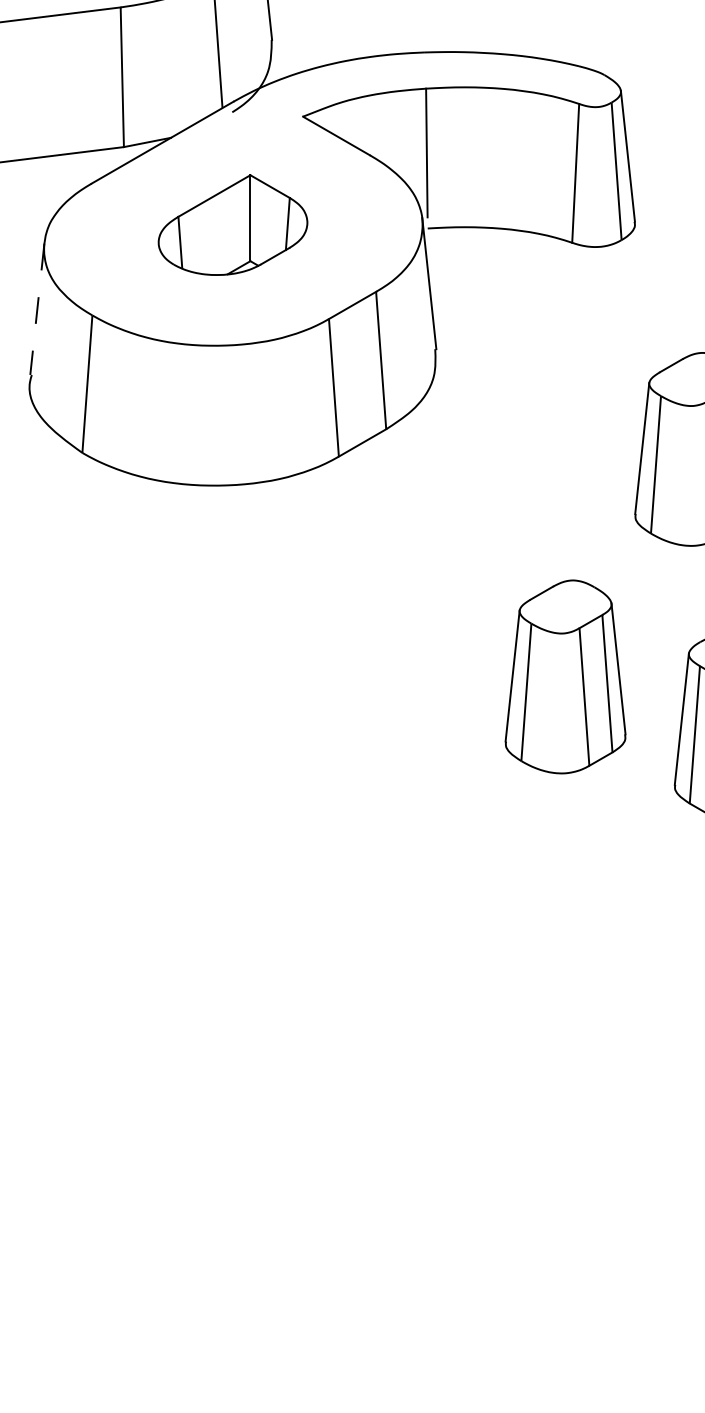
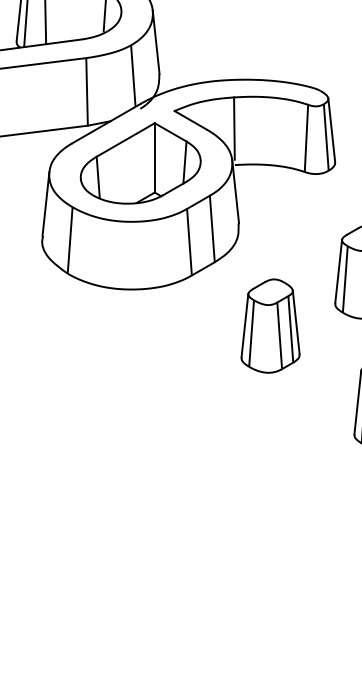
part: (232, 225) -> (140, 163), size x1.67
line: (36, 309) -> (45, 204), dashed -> solid
part: (565, 675) -> (270, 325), moved

